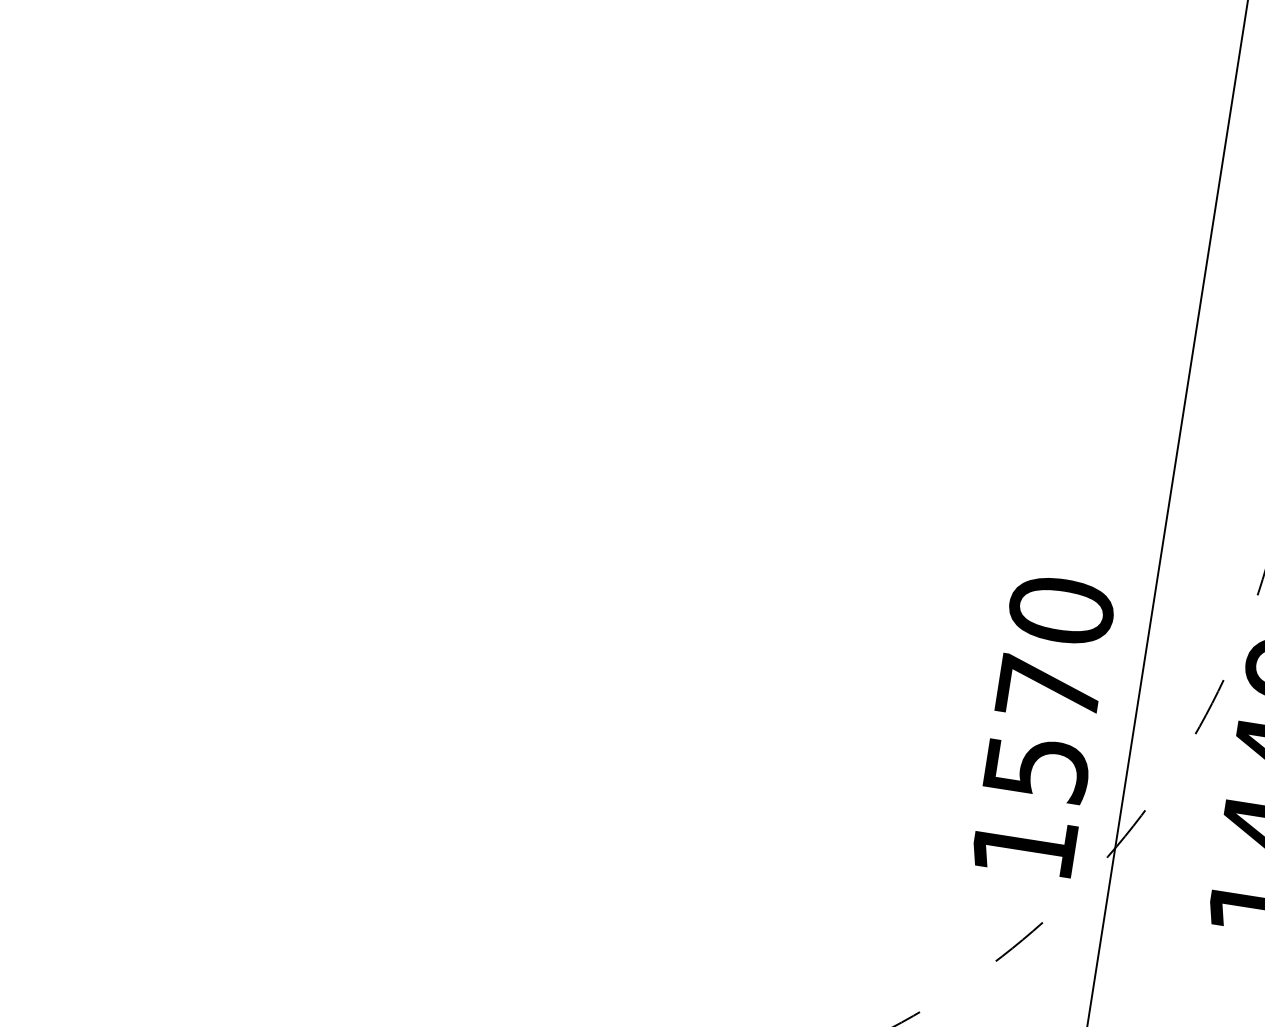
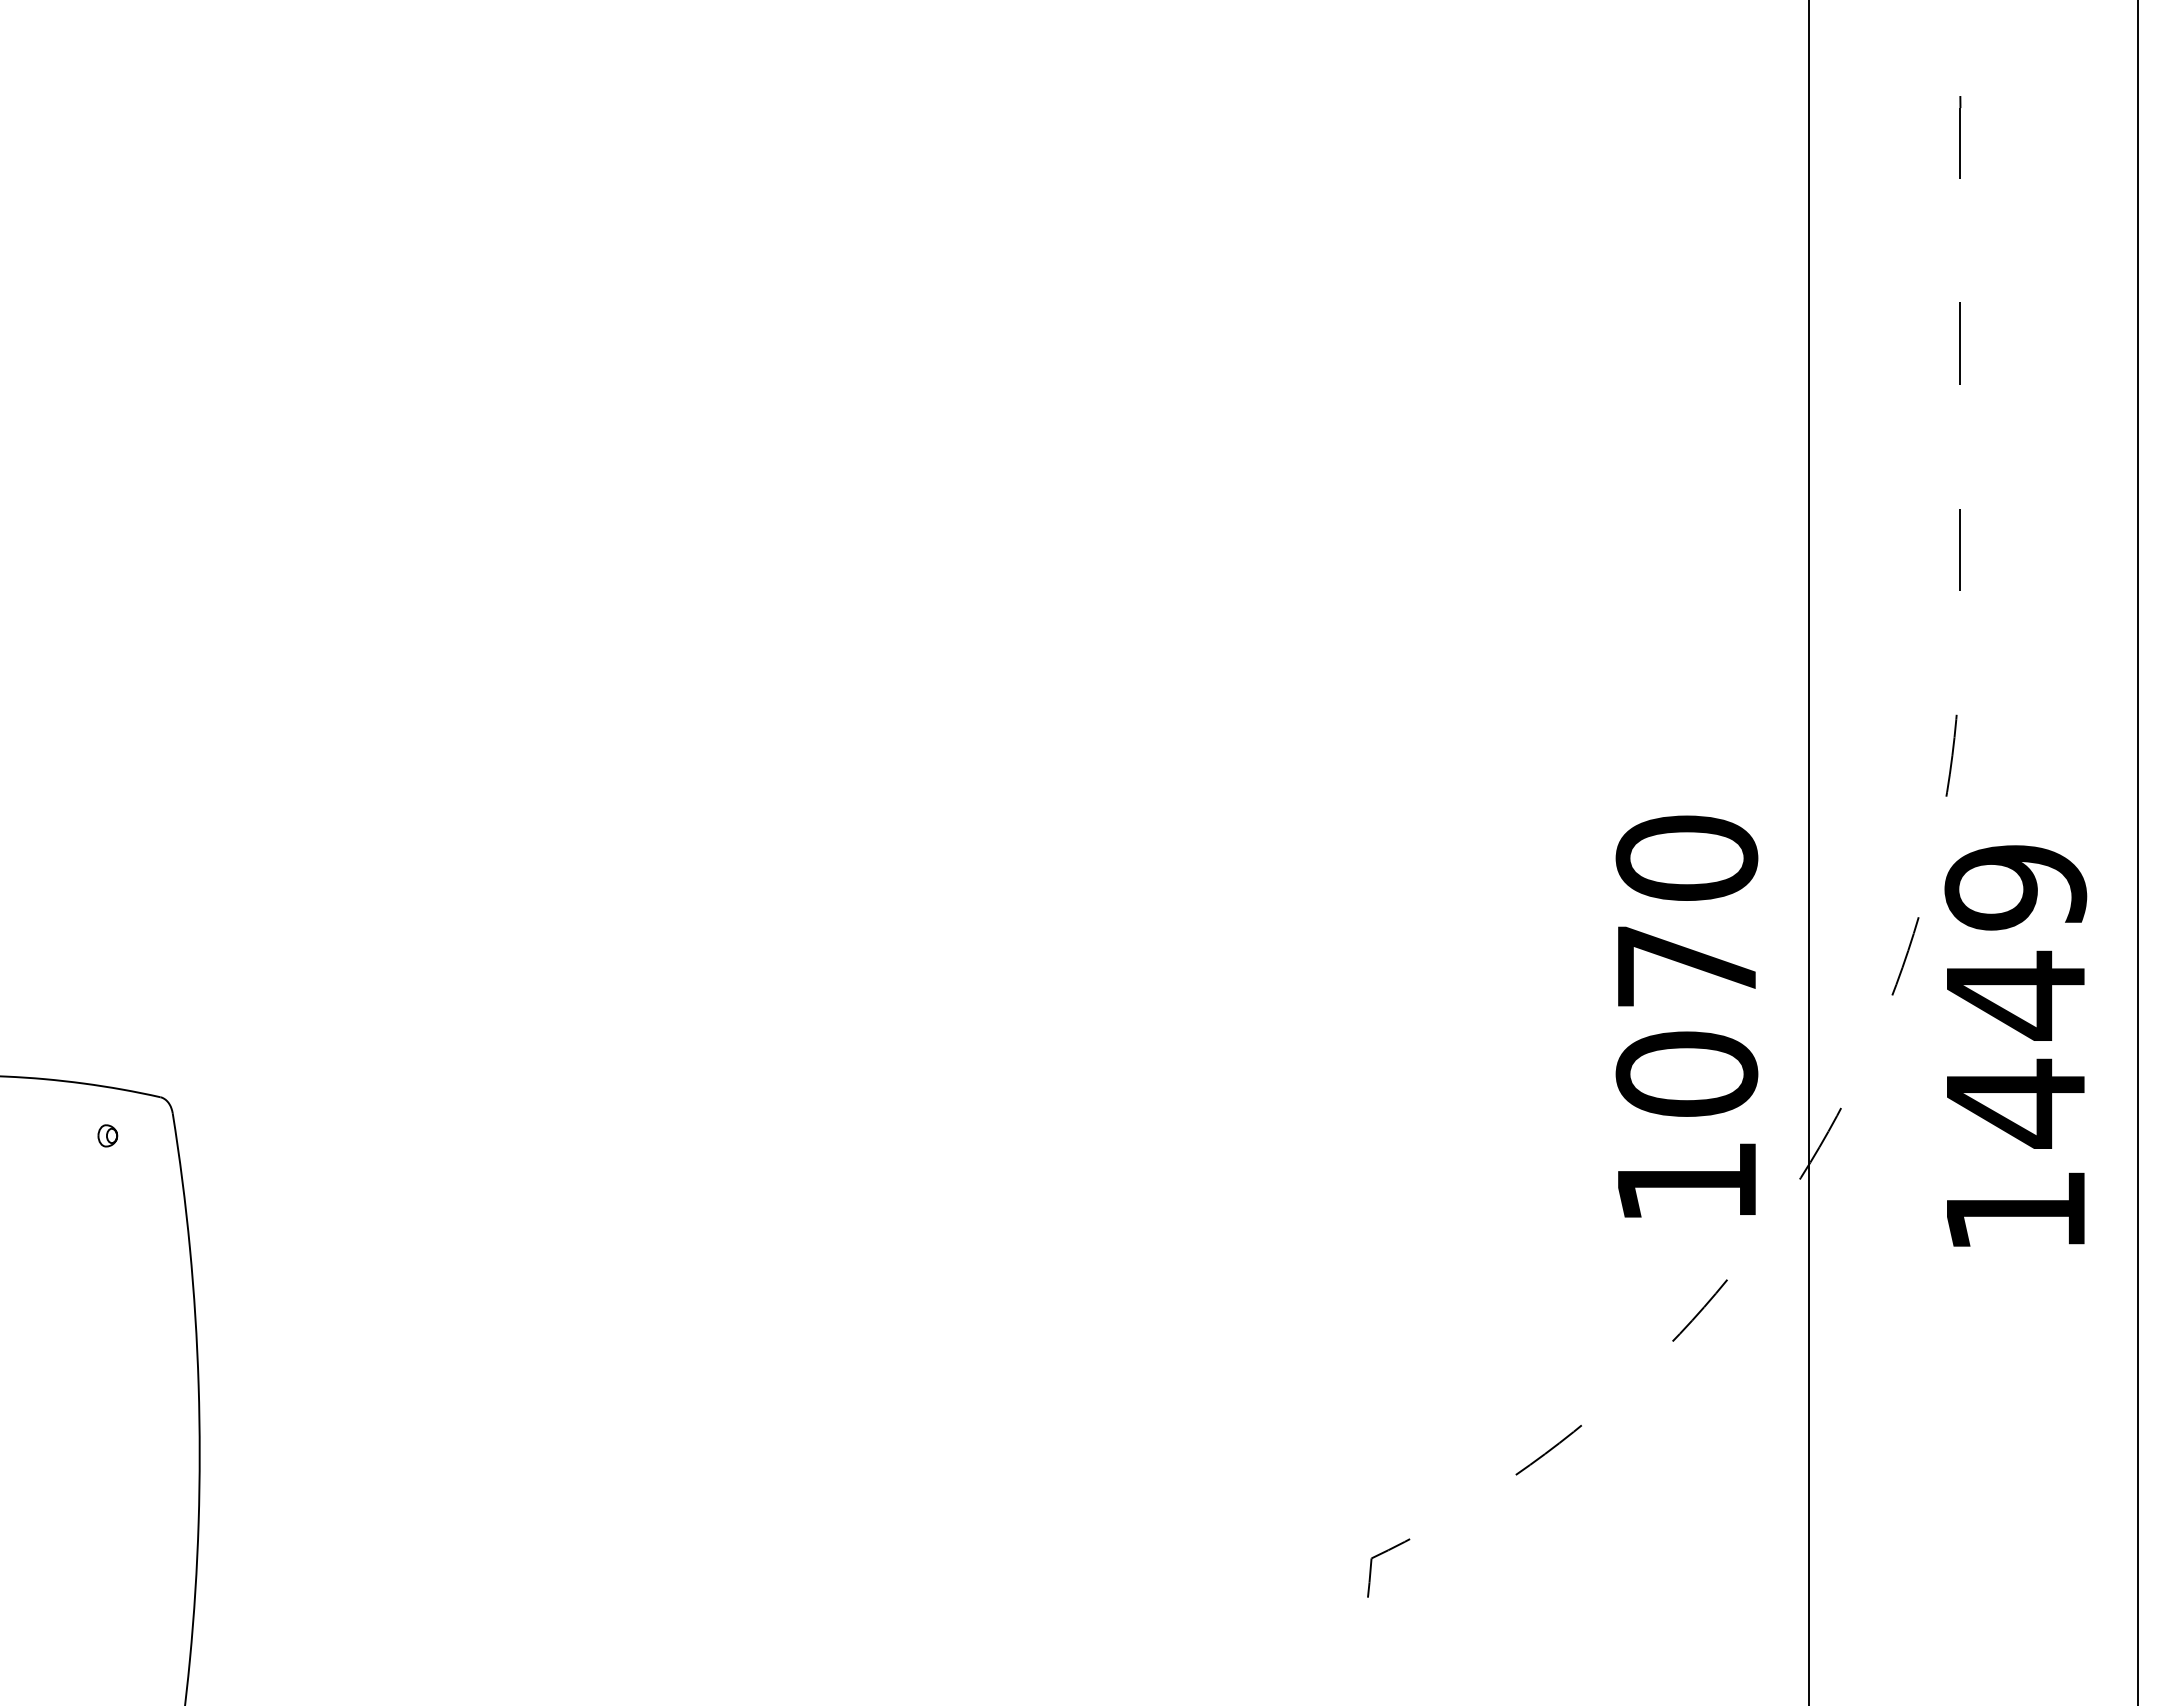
text: (1036, 767) -> (1686, 1073), 1570 -> 1070

